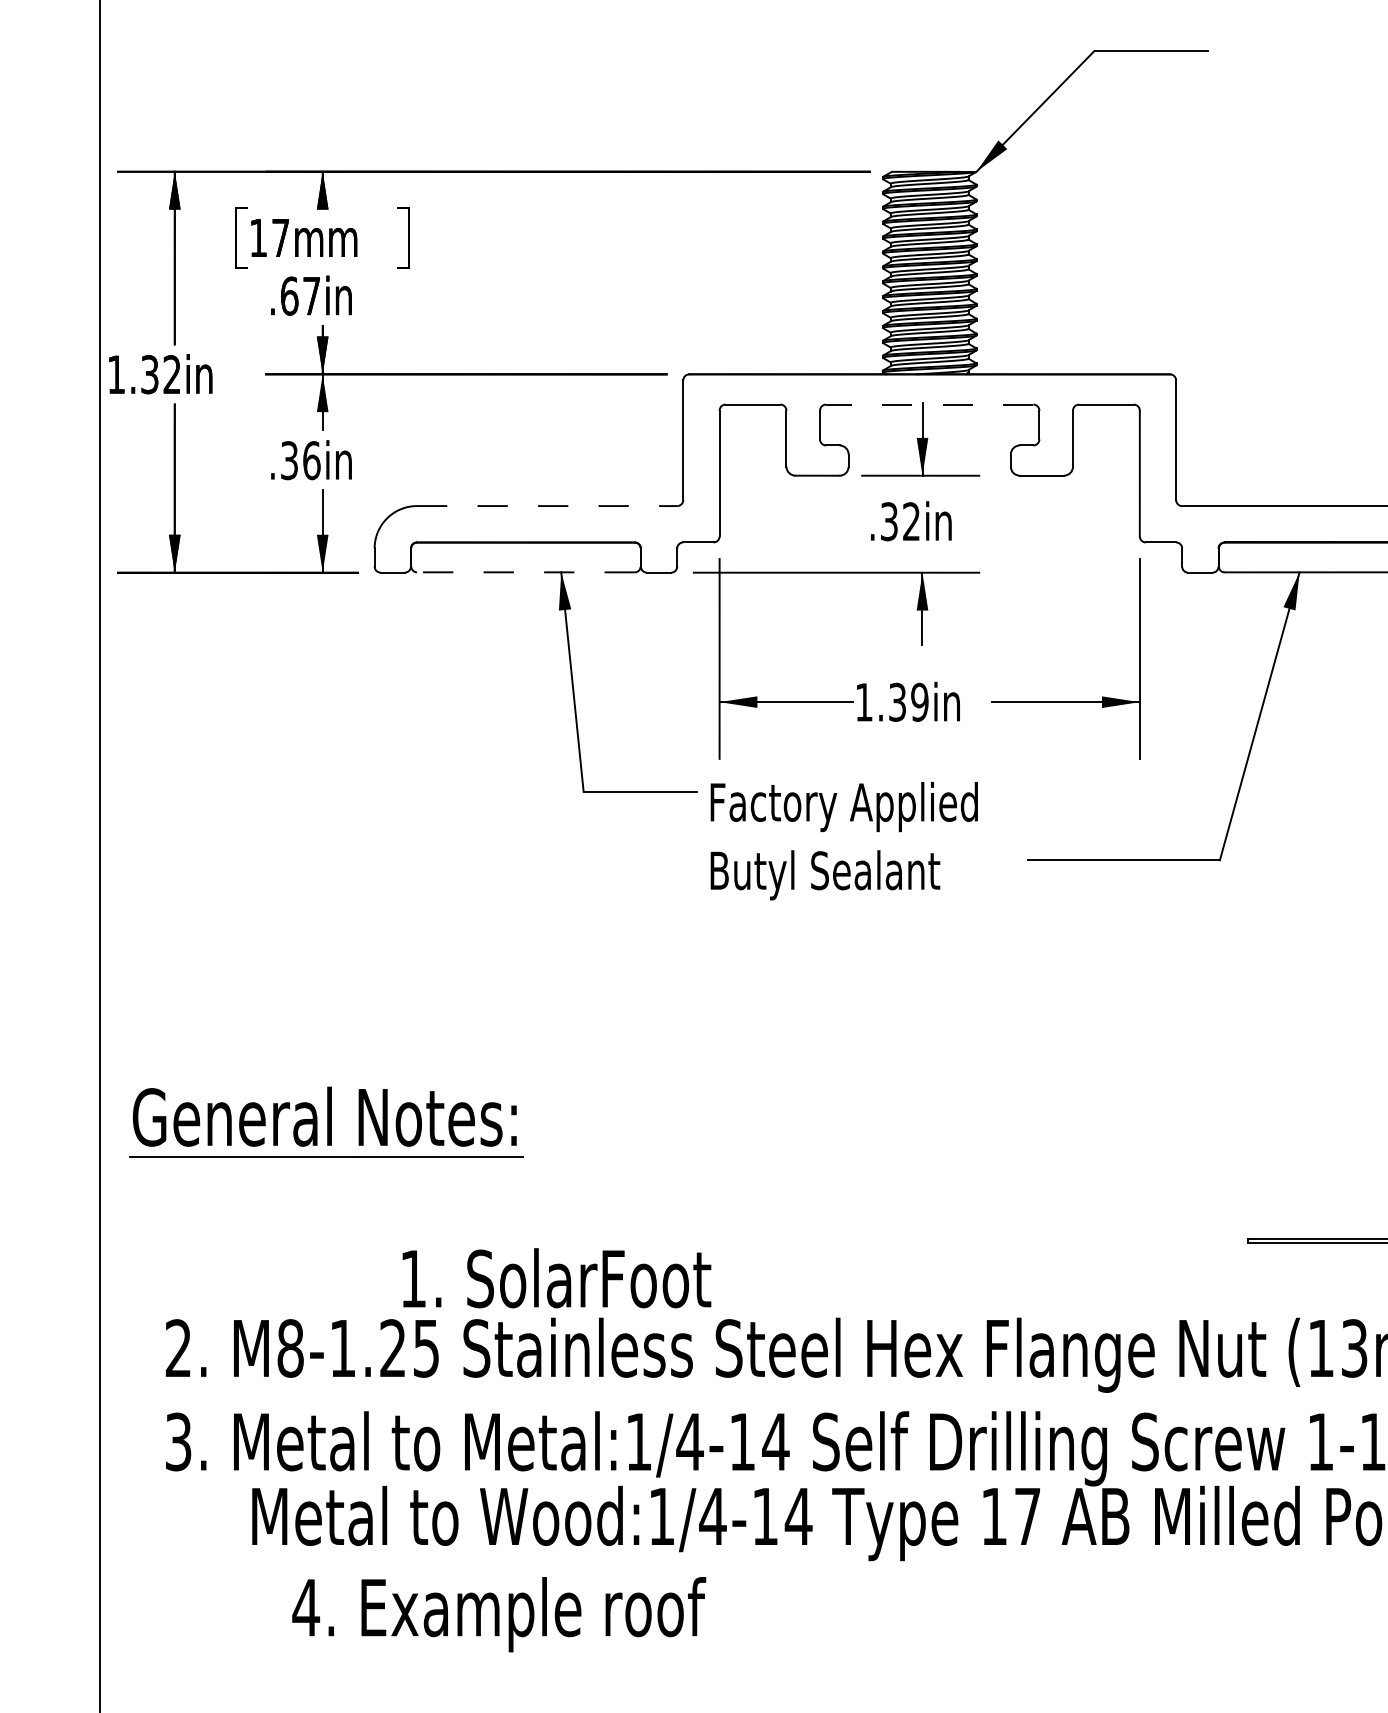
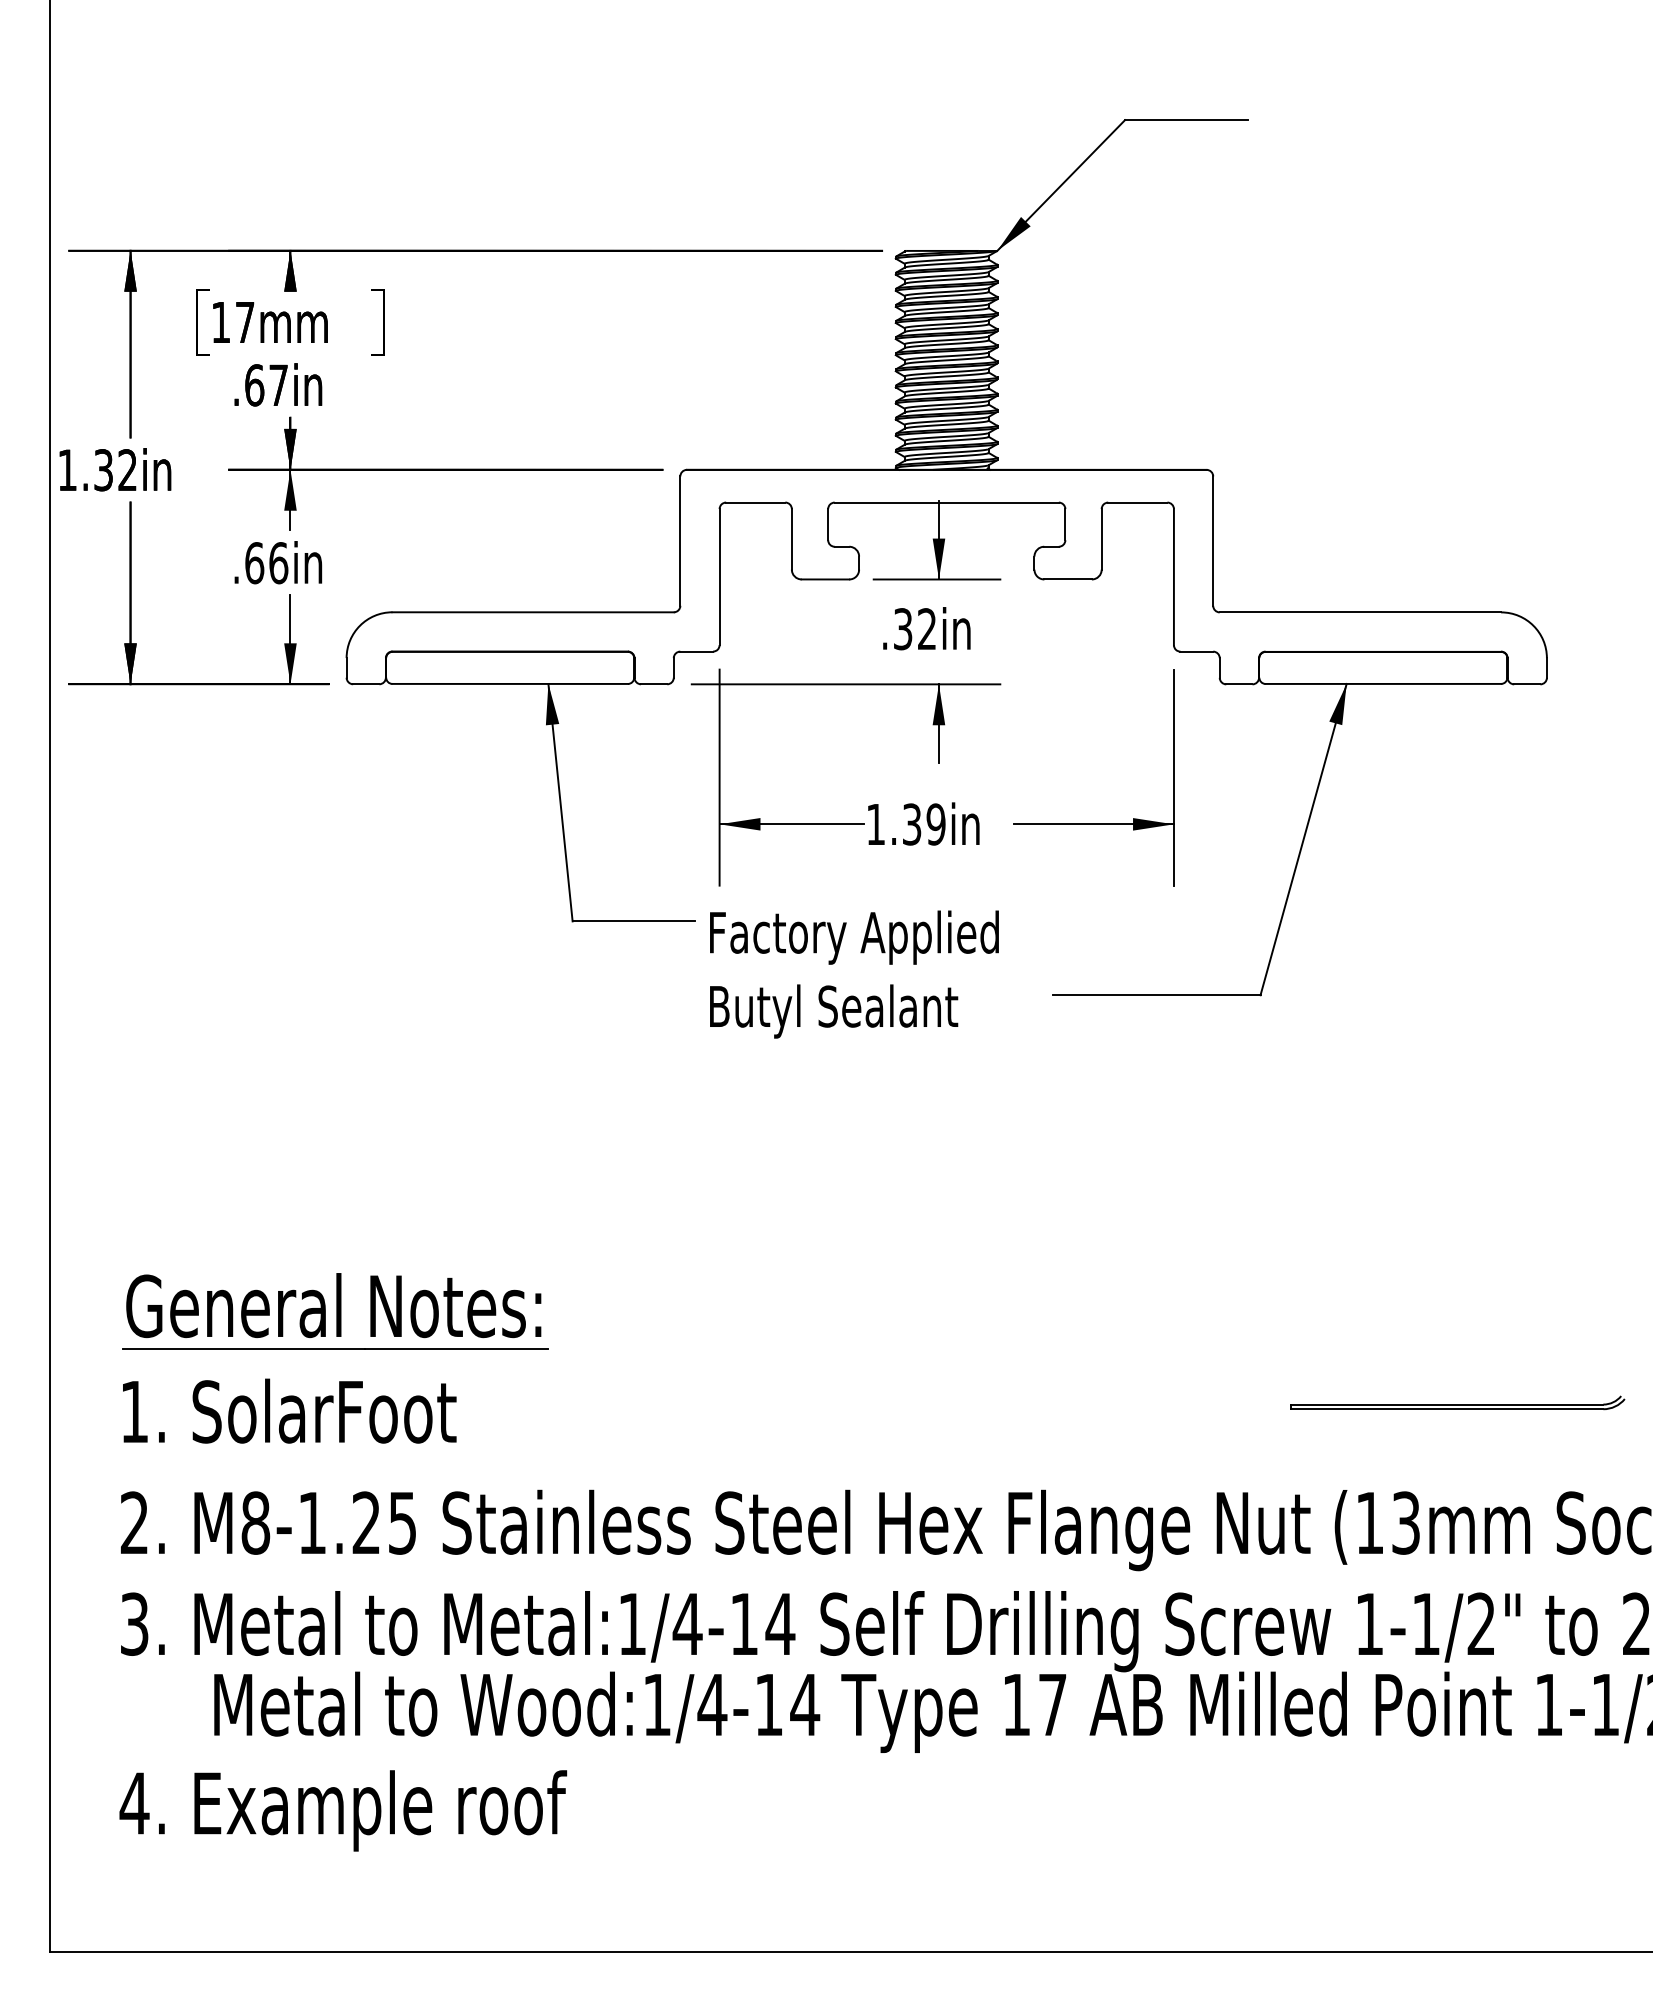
line: (929, 404) -> (946, 502), dashed -> solid
text: (289, 460) -> (254, 563), .36in -> .66in
line: (547, 506) -> (533, 612), dashed -> solid
line: (526, 571) -> (510, 683), dashed -> solid
part: (326, 1122) -> (335, 1311), moved
text: (556, 1277) -> (289, 1410), moved
text: (499, 1614) -> (343, 1810), moved

